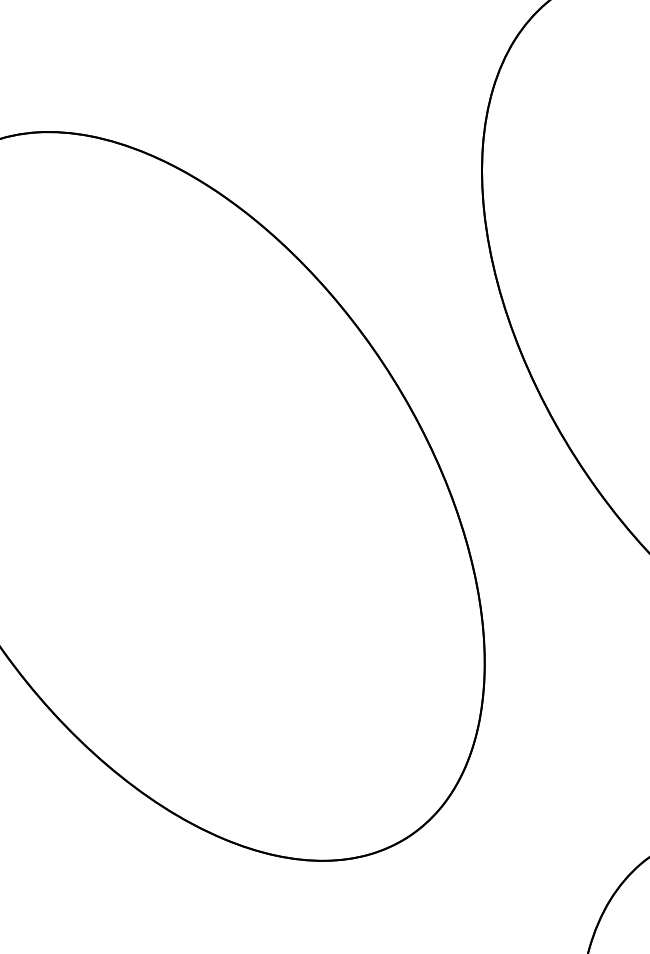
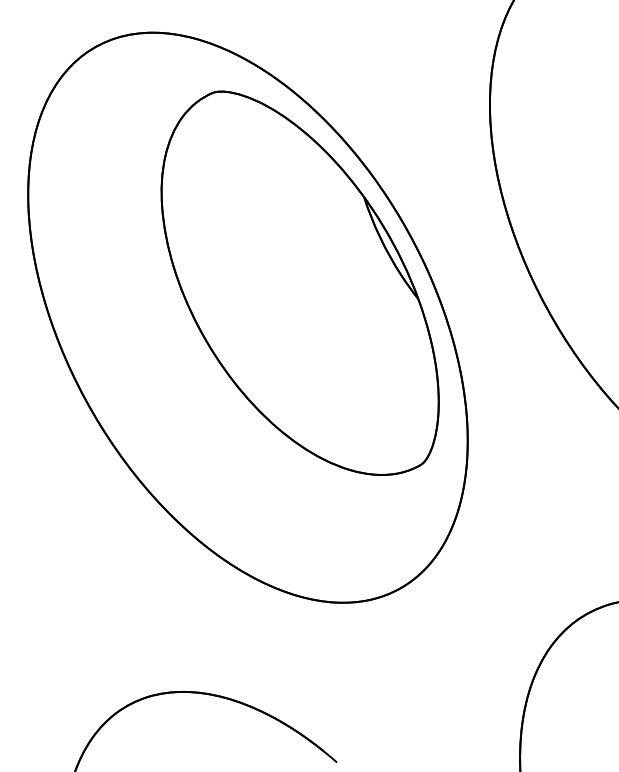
part: (249, 445) -> (299, 282), added

